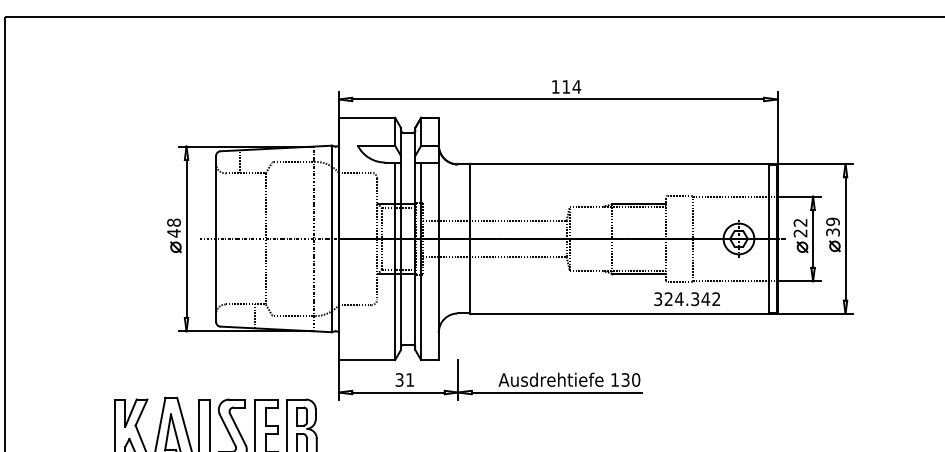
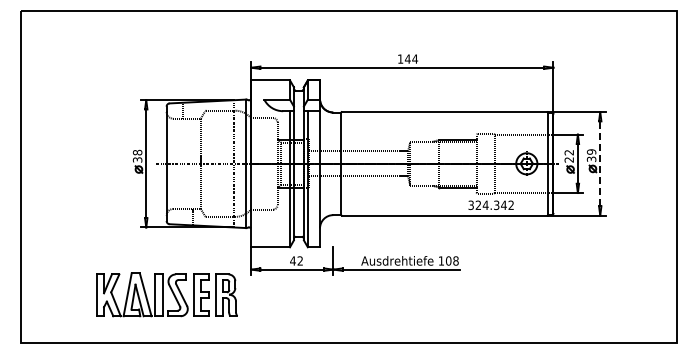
text: (565, 86) -> (407, 58), 114 -> 144
text: (173, 232) -> (137, 159), 48 -> 38
line: (845, 238) -> (600, 163), solid -> dashed
text: (404, 379) -> (296, 260), 31 -> 42
text: (629, 379) -> (451, 260), 130 -> 108

